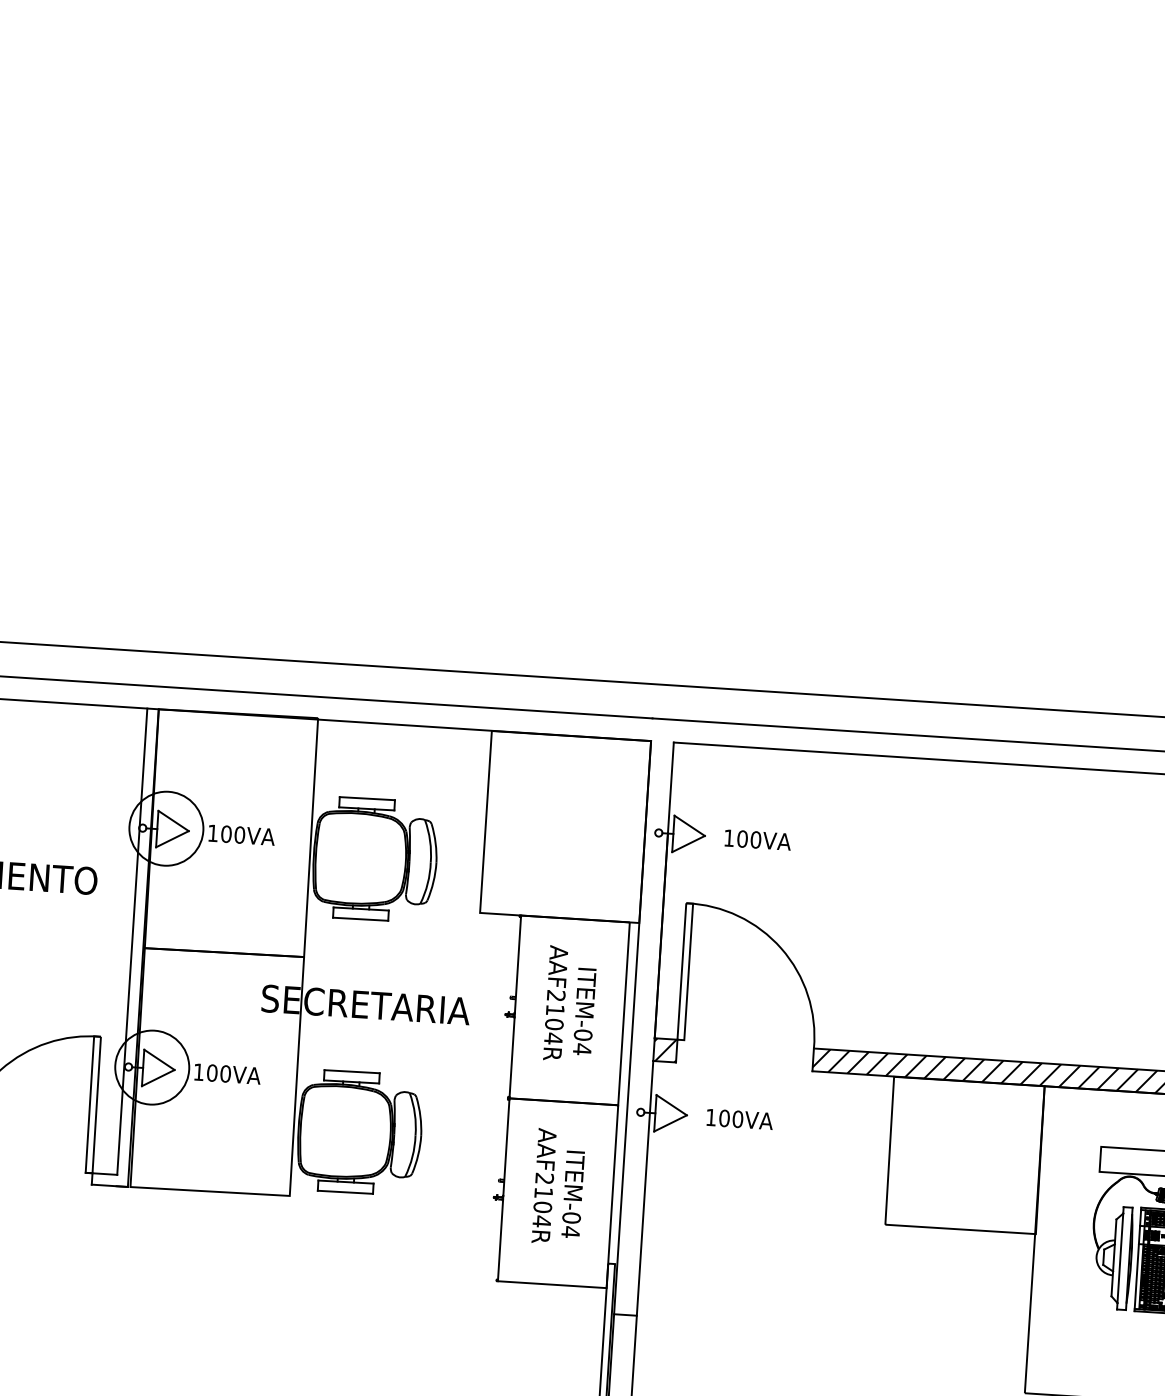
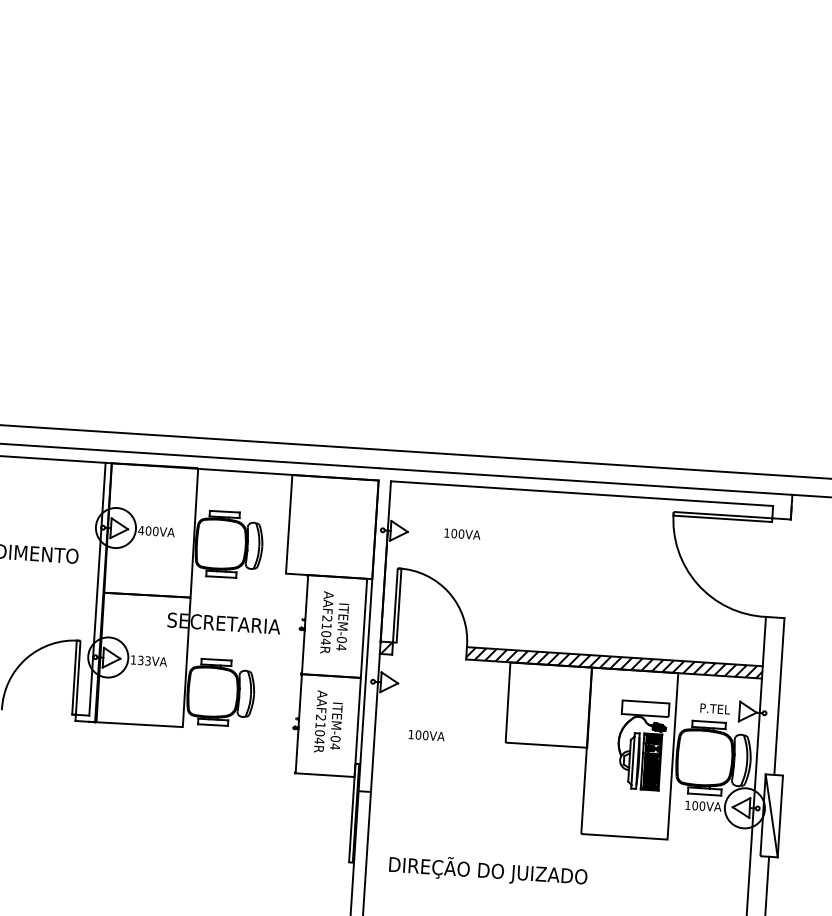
text: (213, 833) -> (141, 530), 100VA -> 400VA
text: (757, 838) -> (462, 533), moved
text: (217, 1073) -> (143, 660), 100VA -> 133VA
text: (739, 1119) -> (426, 735), moved

